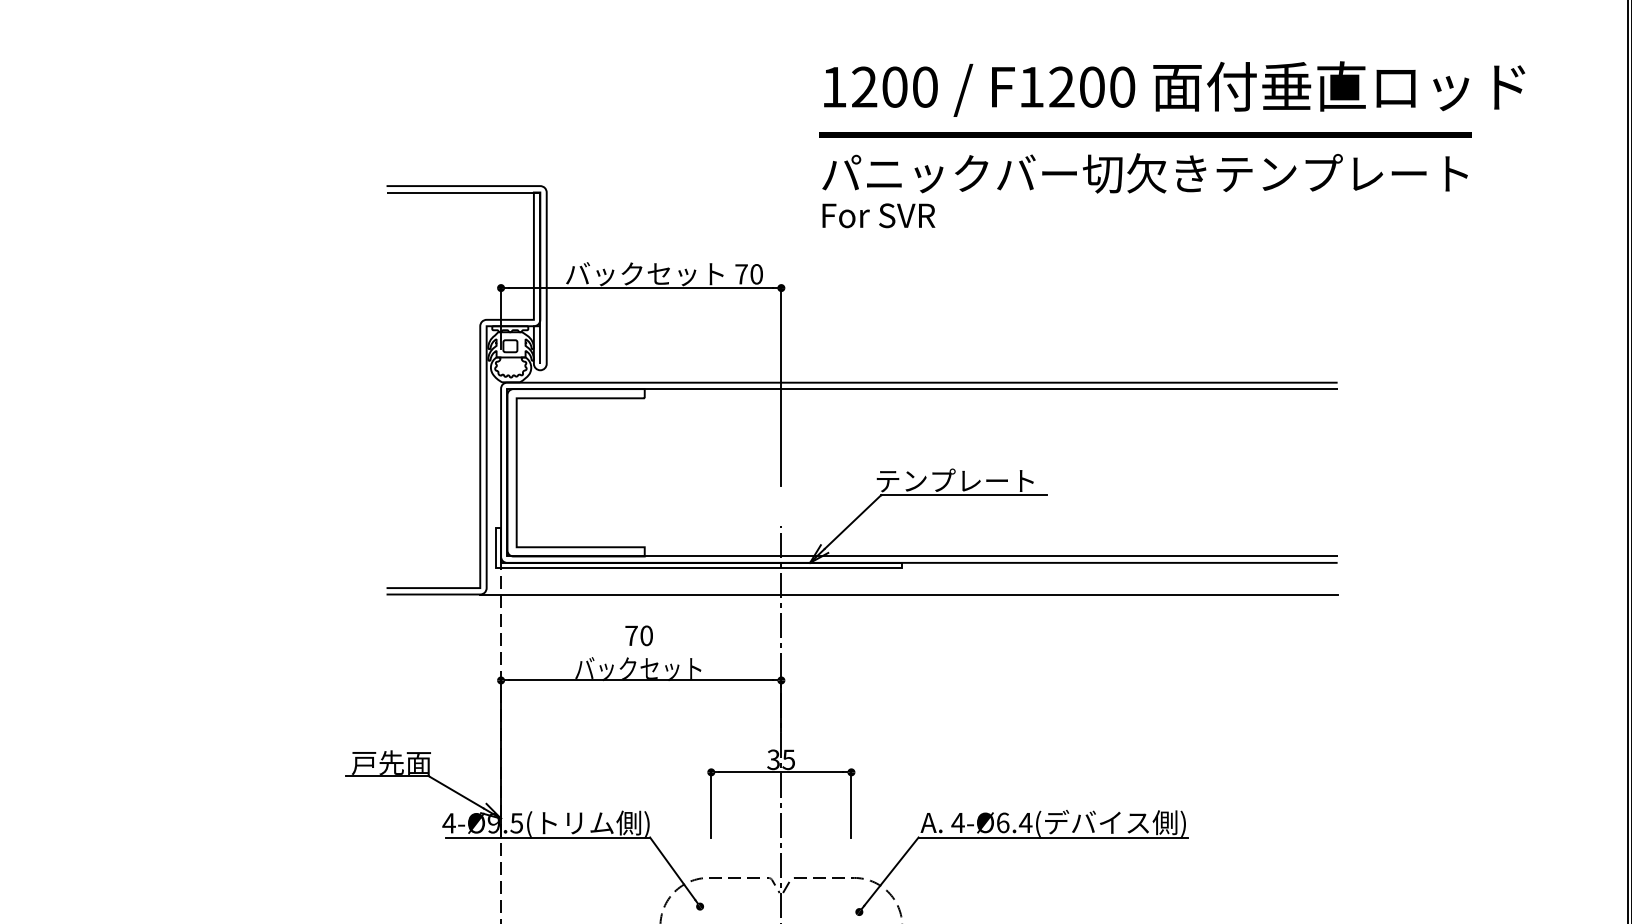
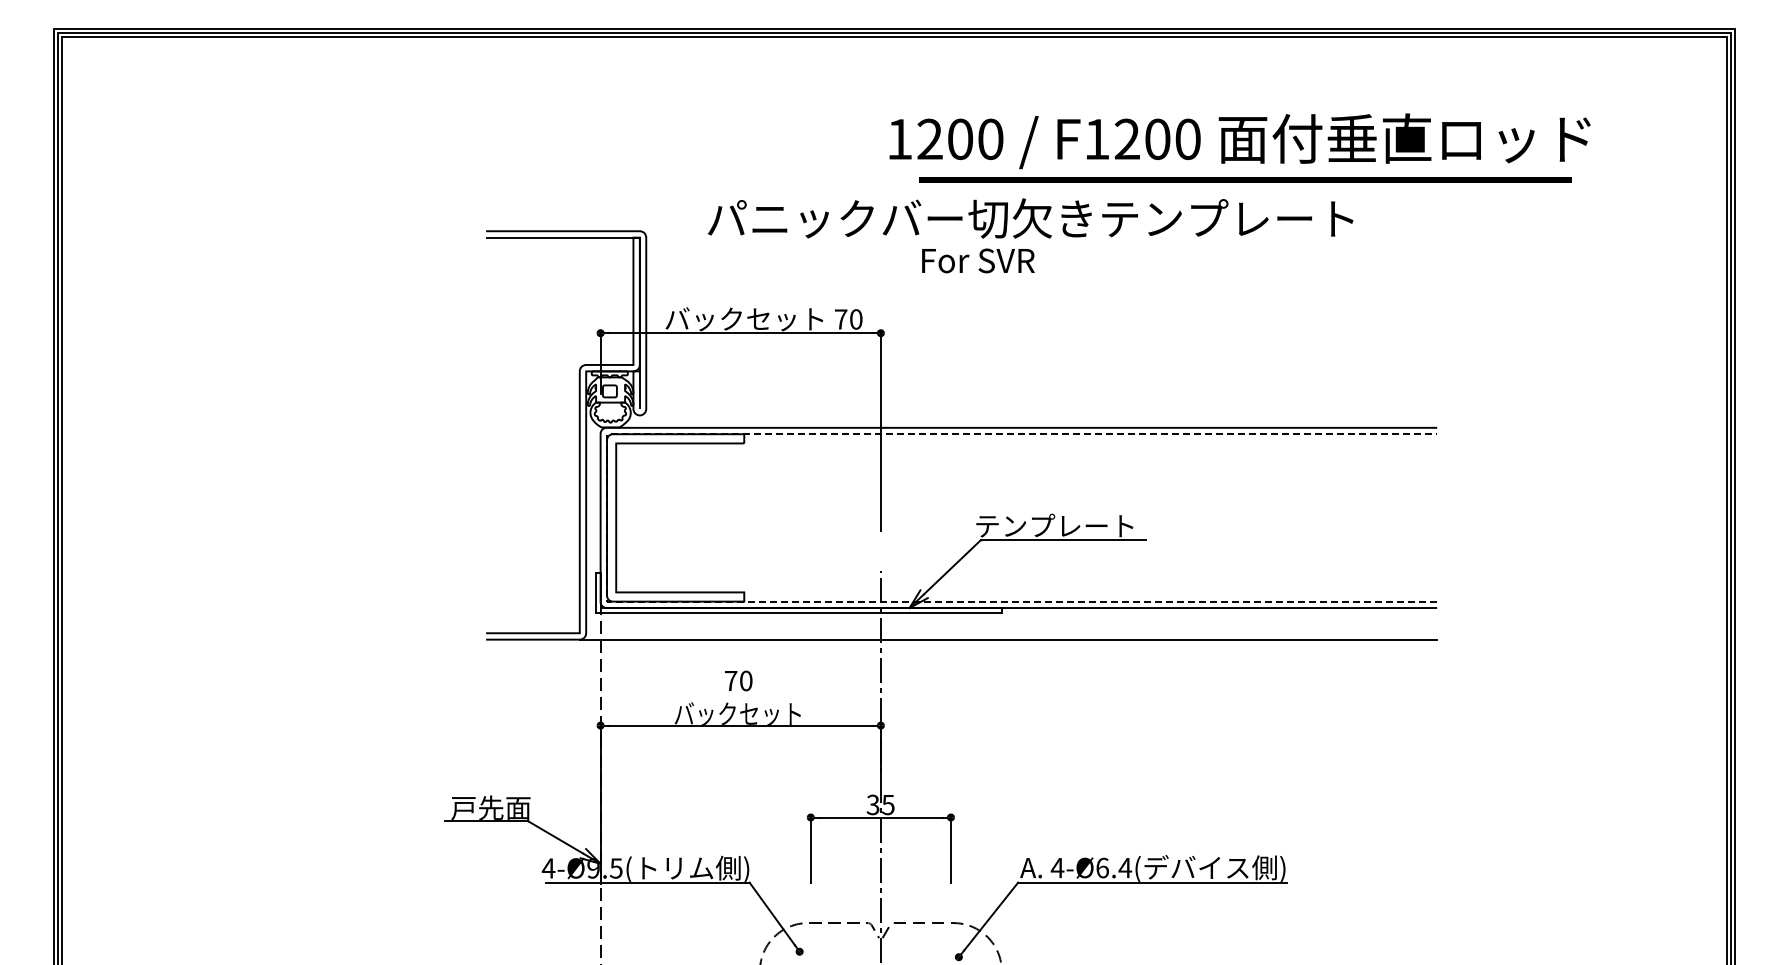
text: (1173, 89) -> (1239, 141), moved
text: (1144, 173) -> (1030, 218), moved
line: (507, 472) -> (607, 517), solid -> dashed

